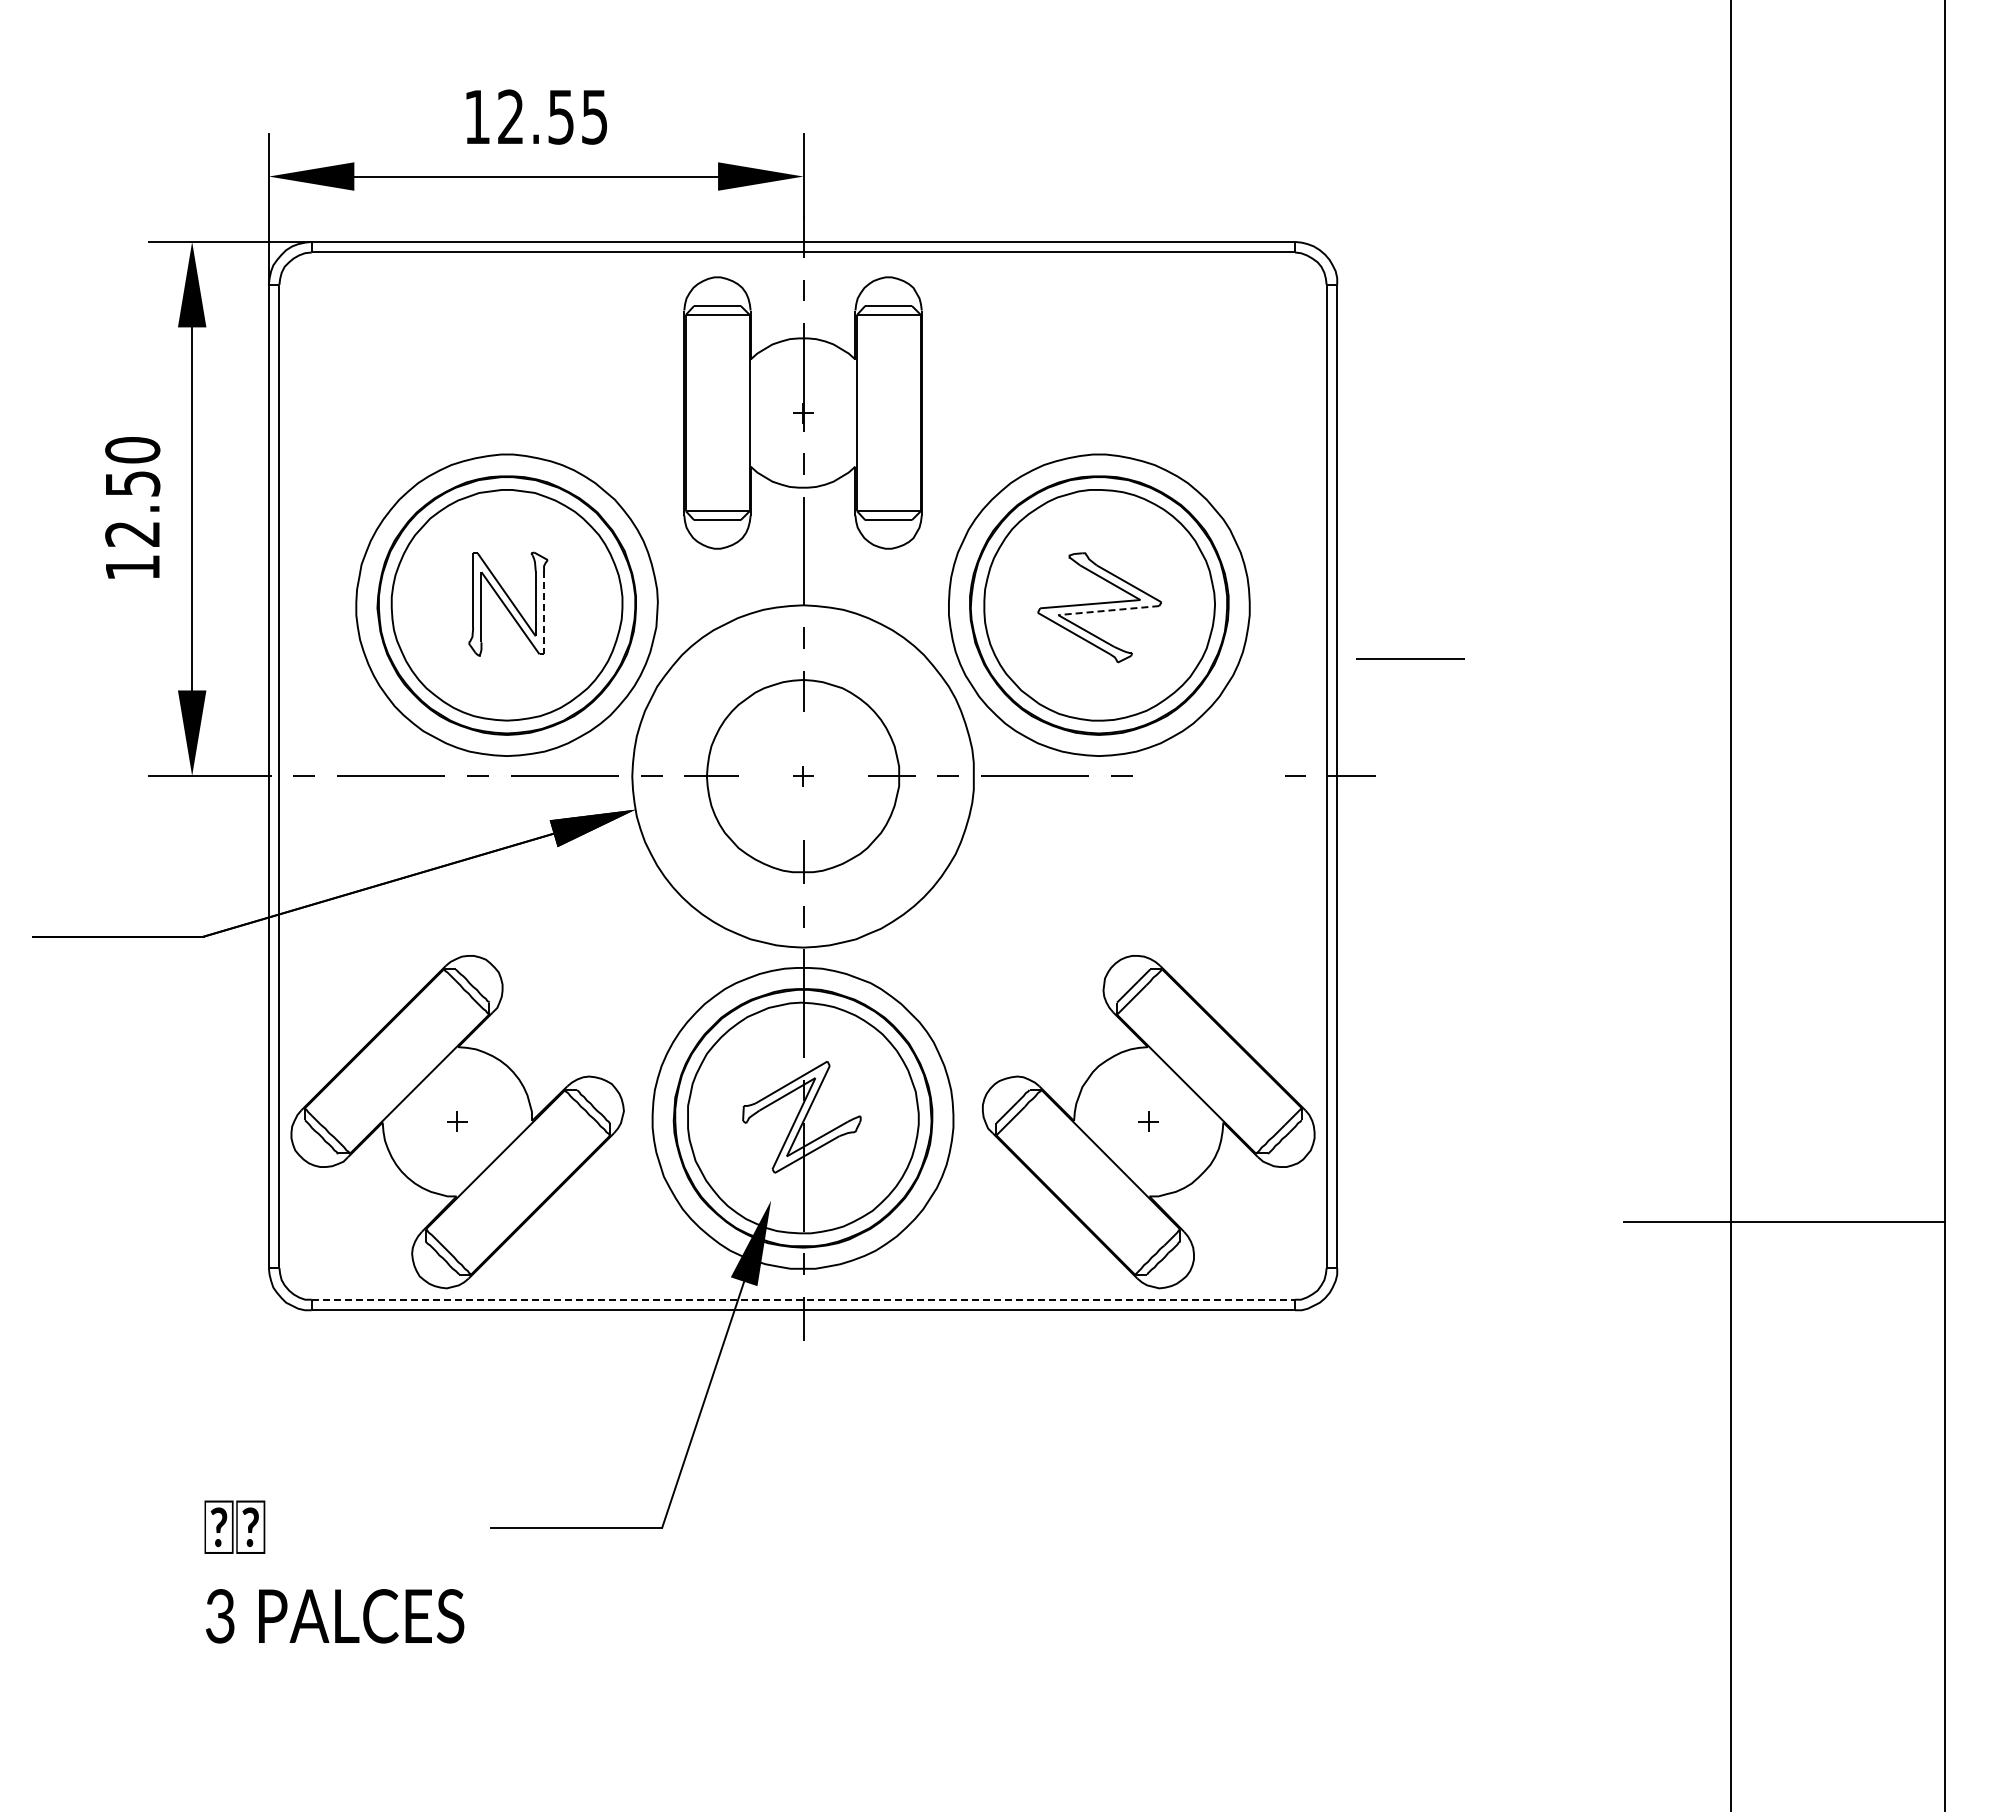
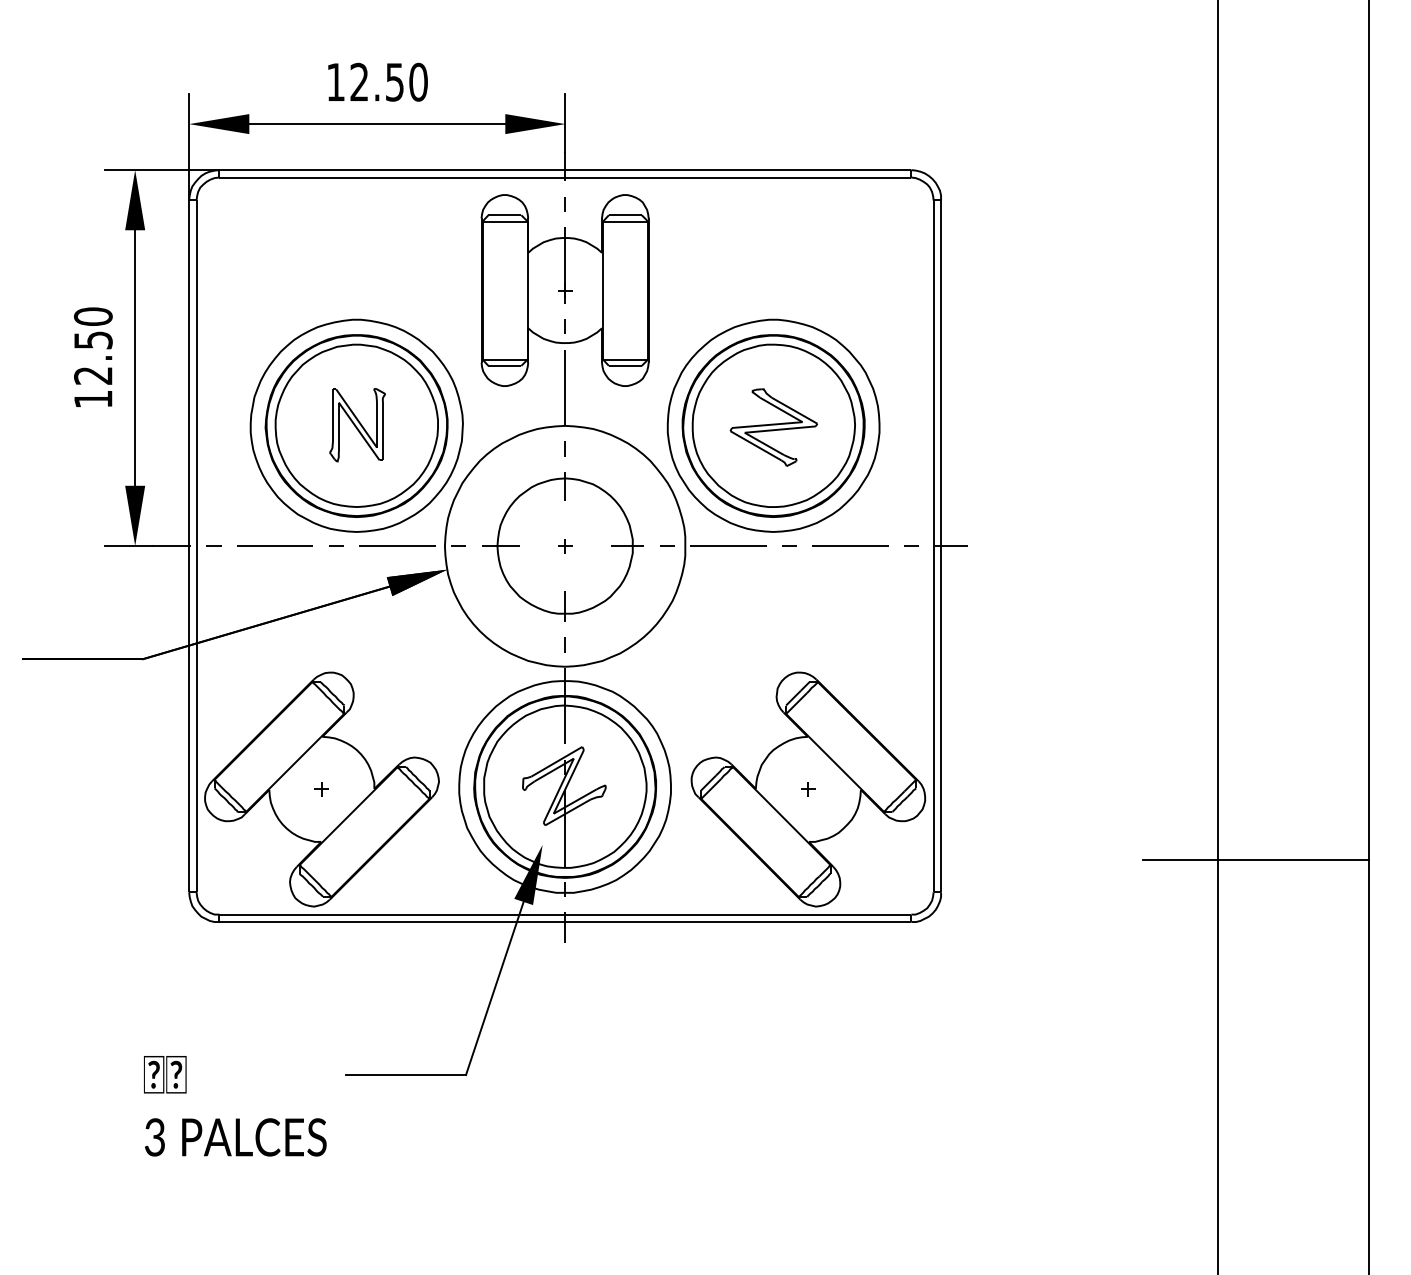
text: (594, 116) -> (418, 81), 12.55 -> 12.50
line: (1108, 610) -> (780, 429), dashed -> solid
line: (544, 613) -> (383, 431), dashed -> solid
line: (1410, 658) -> (850, 545), moved
line: (803, 1299) -> (565, 914), dashed -> solid

